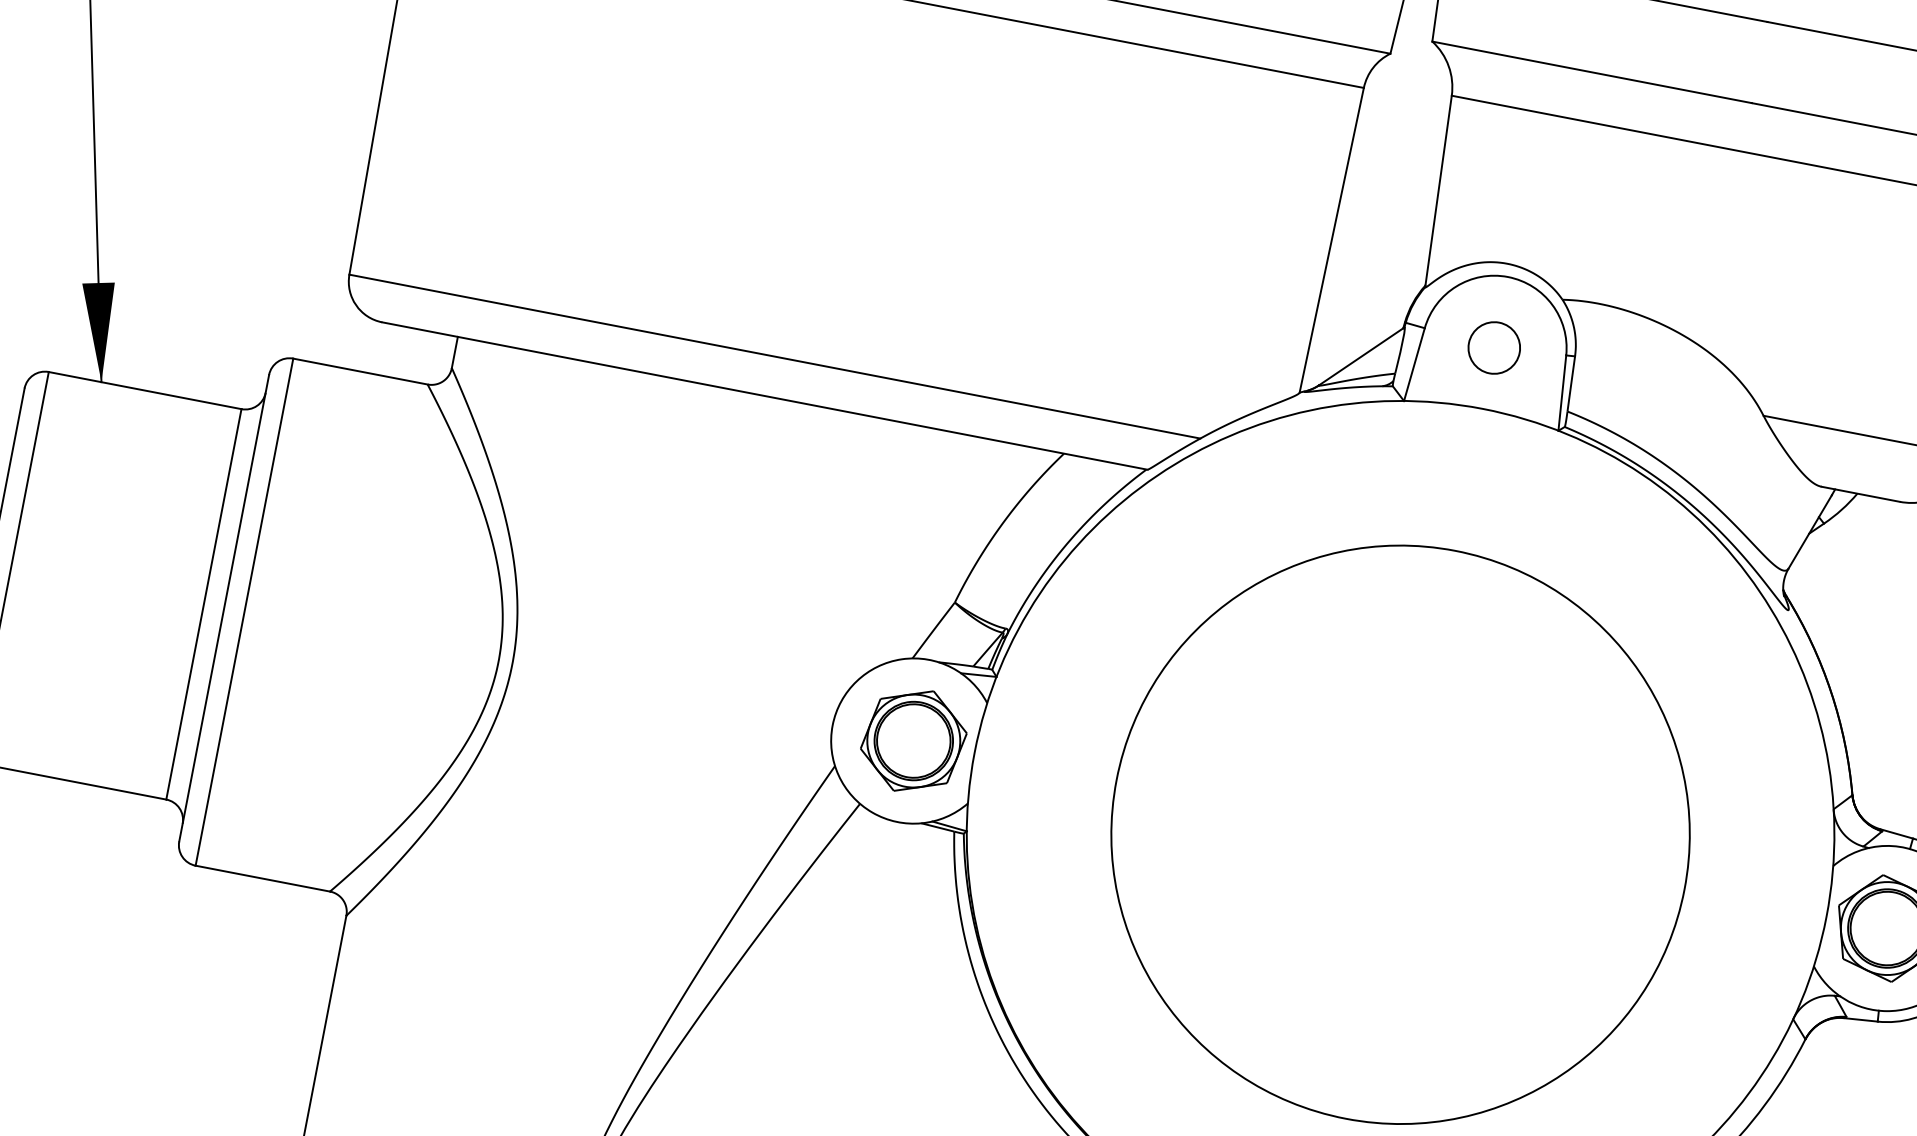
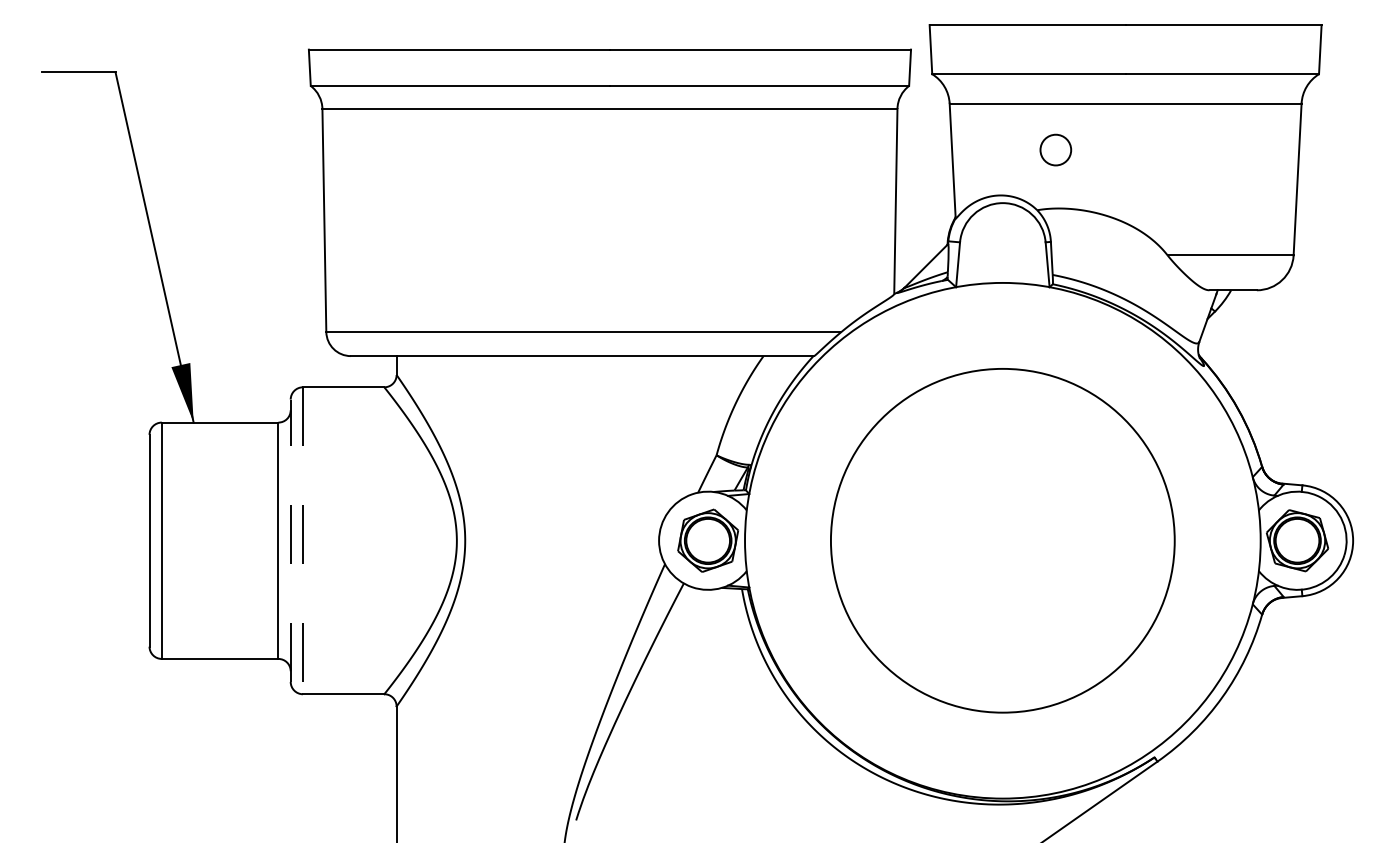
circle: (1493, 346) -> (1055, 149), moved
line: (223, 607) -> (290, 540), solid -> dashed
line: (245, 613) -> (303, 541), solid -> dashed

